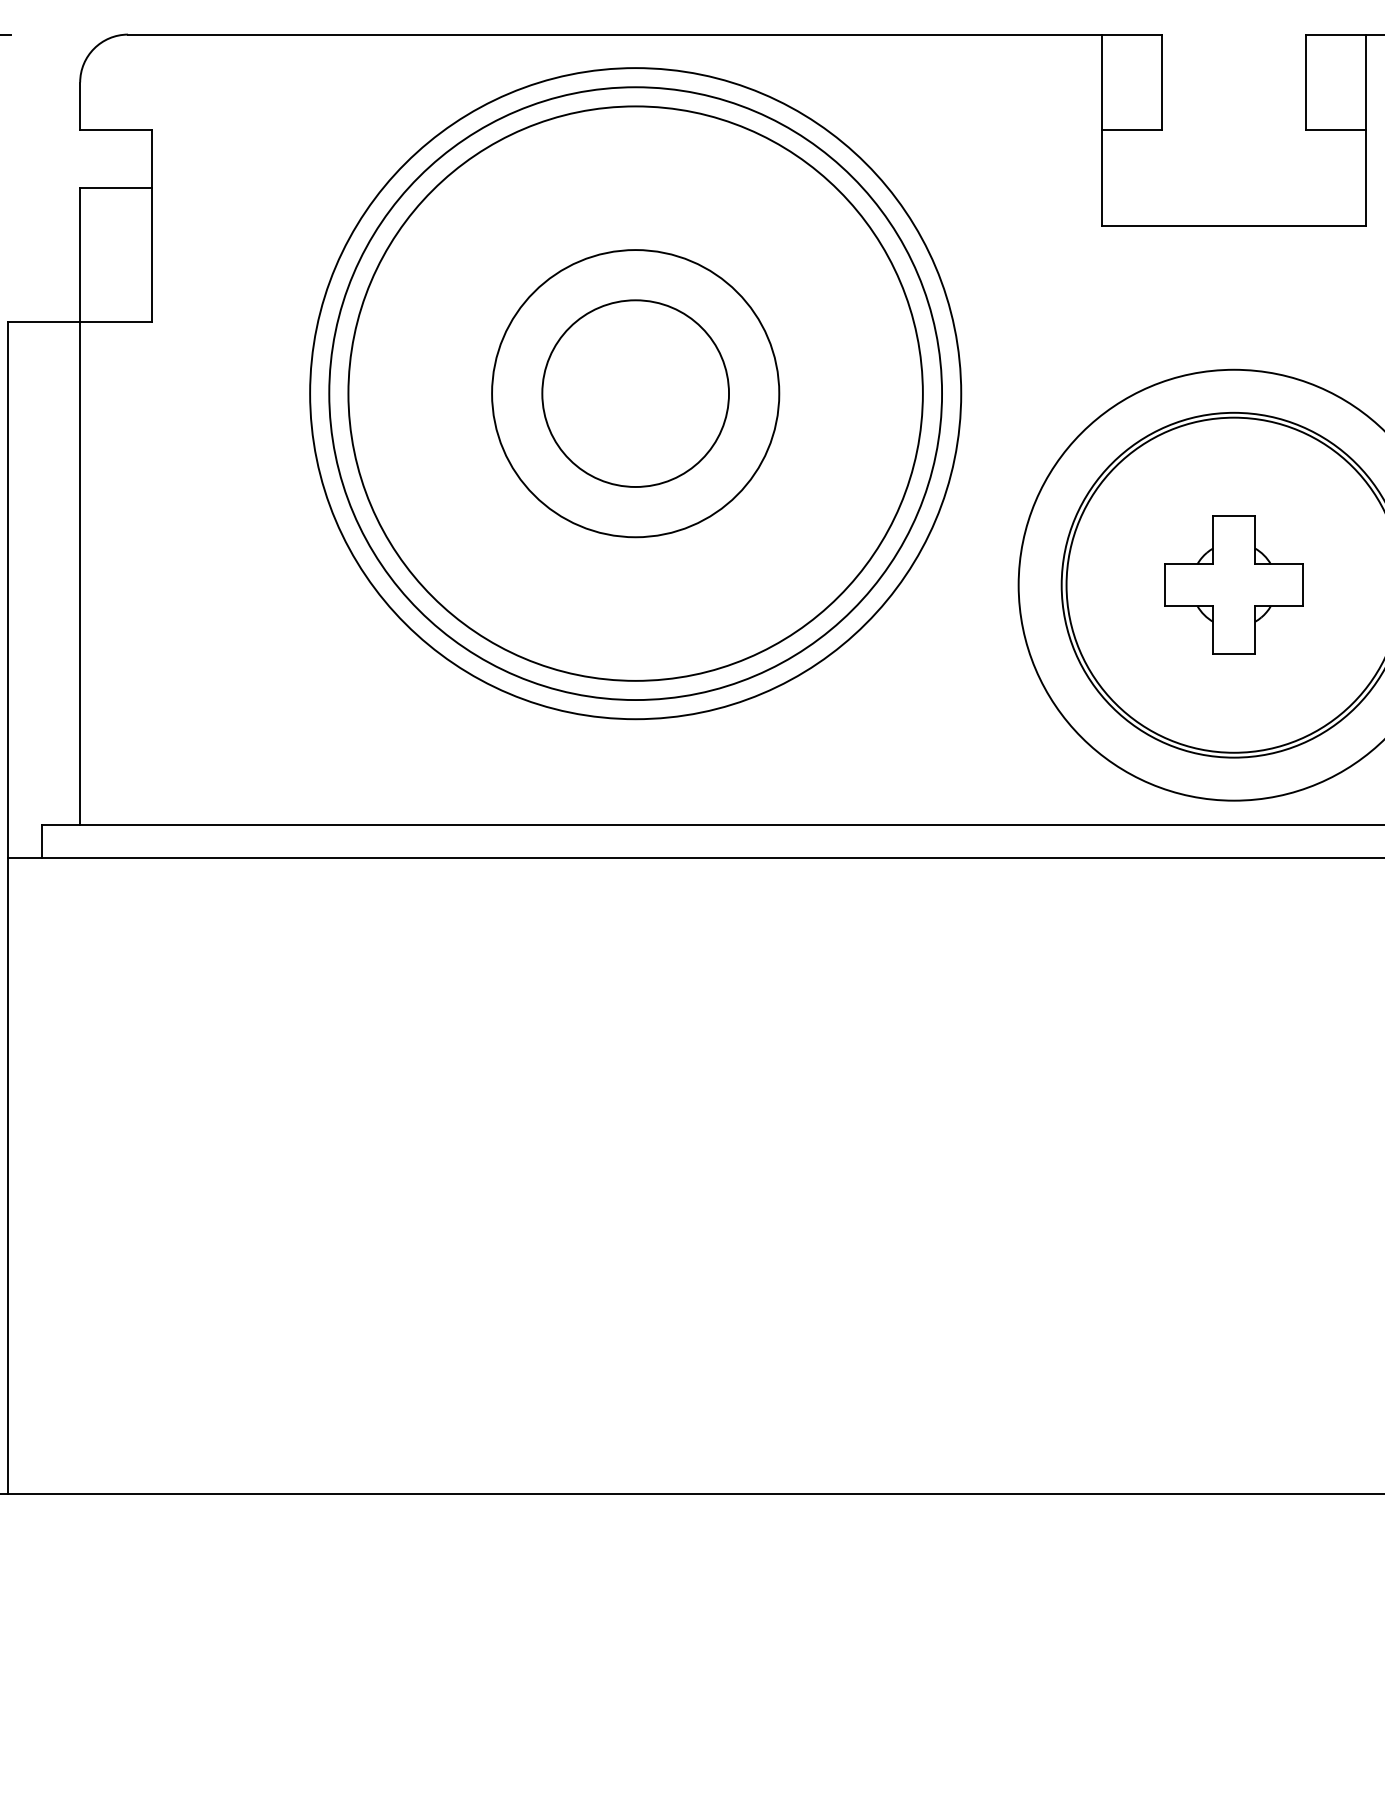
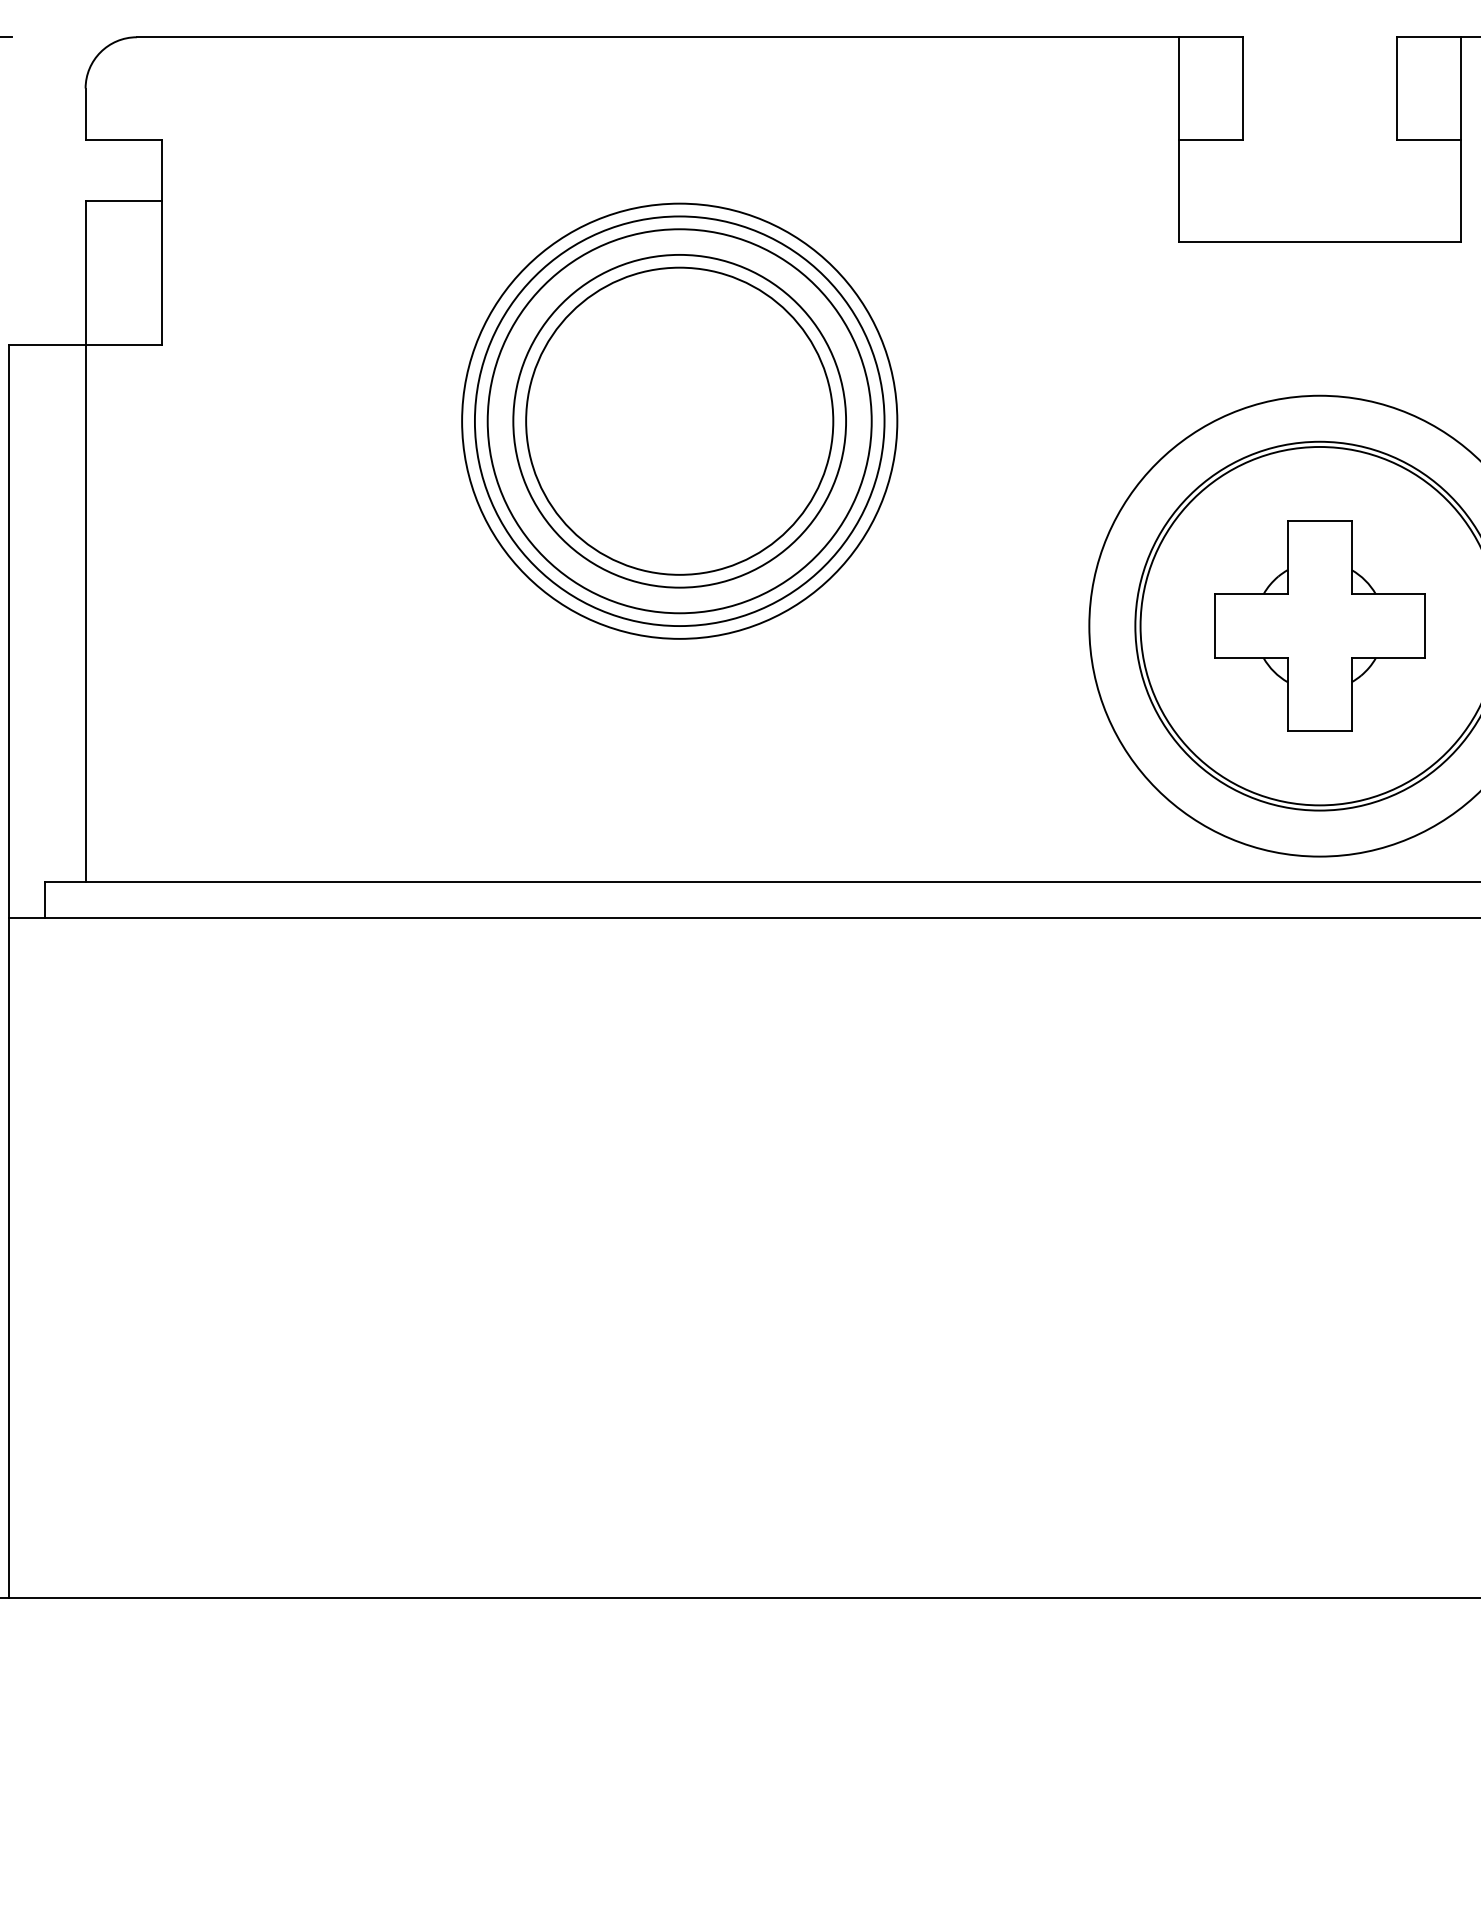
circle: (635, 392) -> (679, 420), size x0.62
circle: (635, 392) -> (679, 420), size x1.67
circle: (635, 393) -> (679, 421), size x0.62
circle: (635, 393) -> (679, 421), size x0.62
part: (1233, 584) -> (1319, 625), size x1.43

